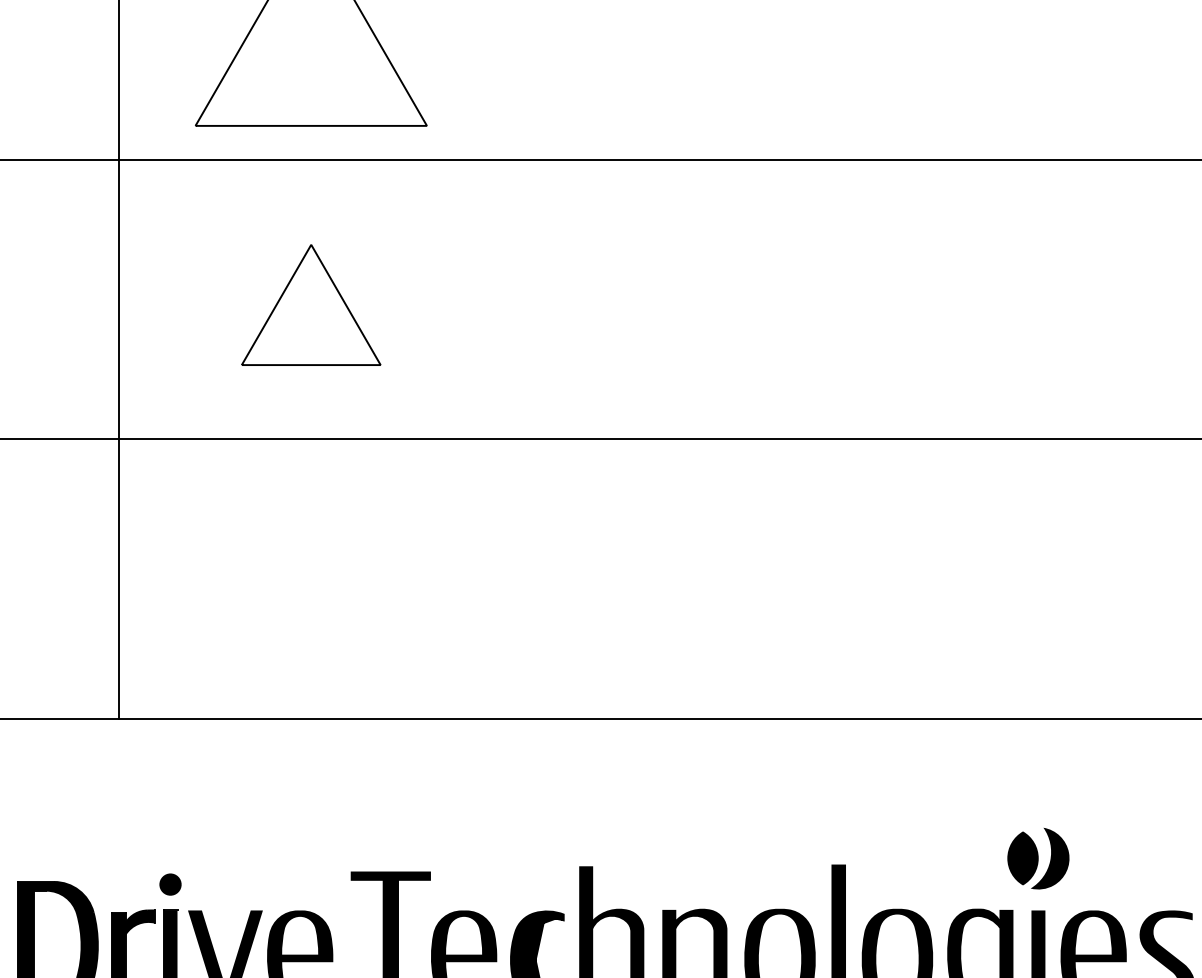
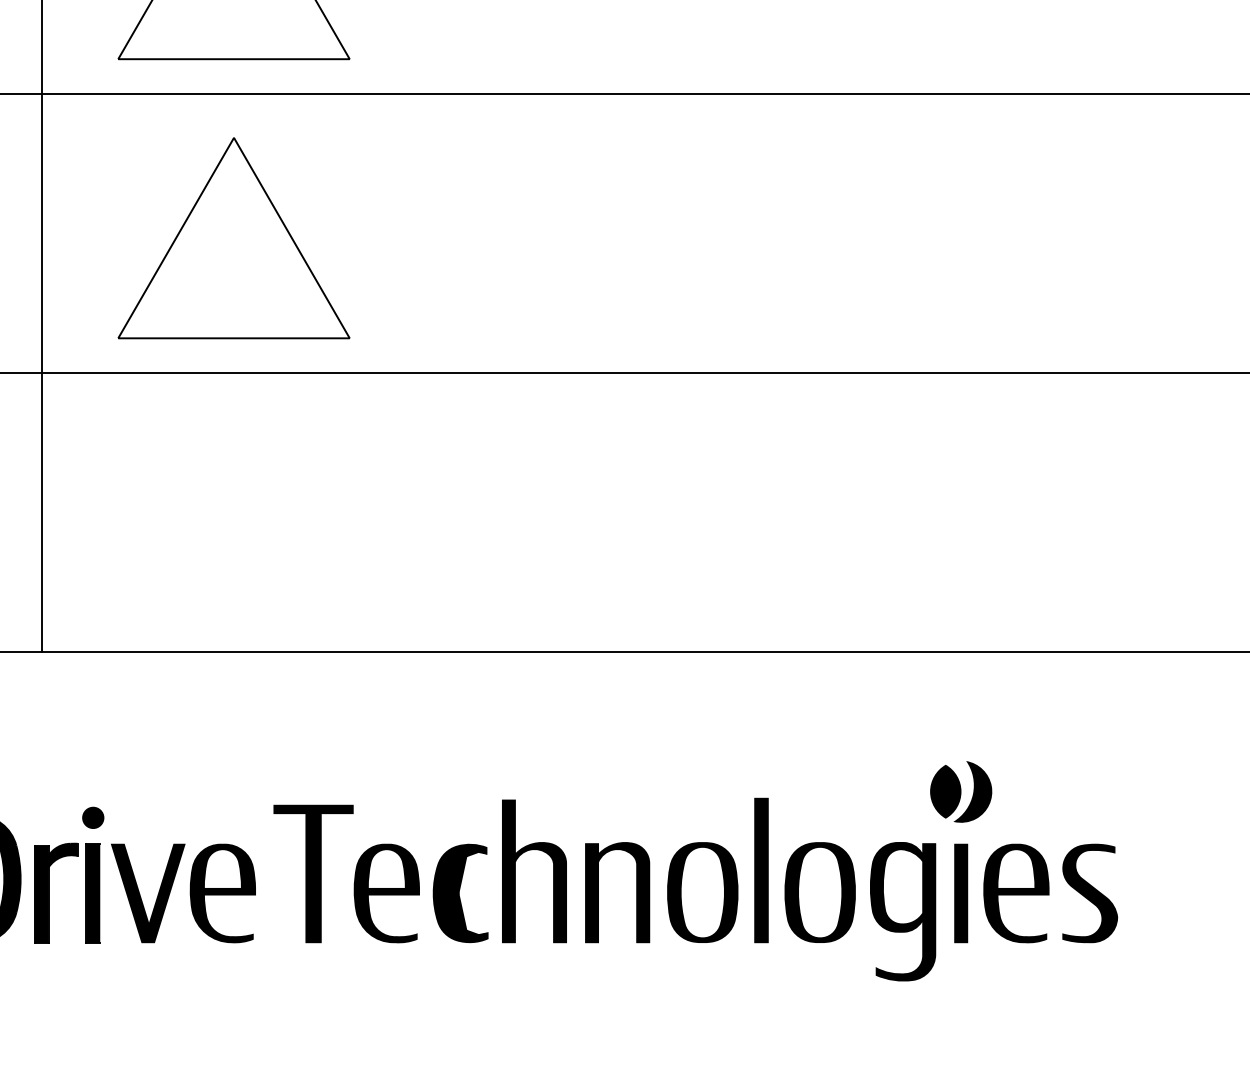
part: (310, 305) -> (233, 238), size x1.67

